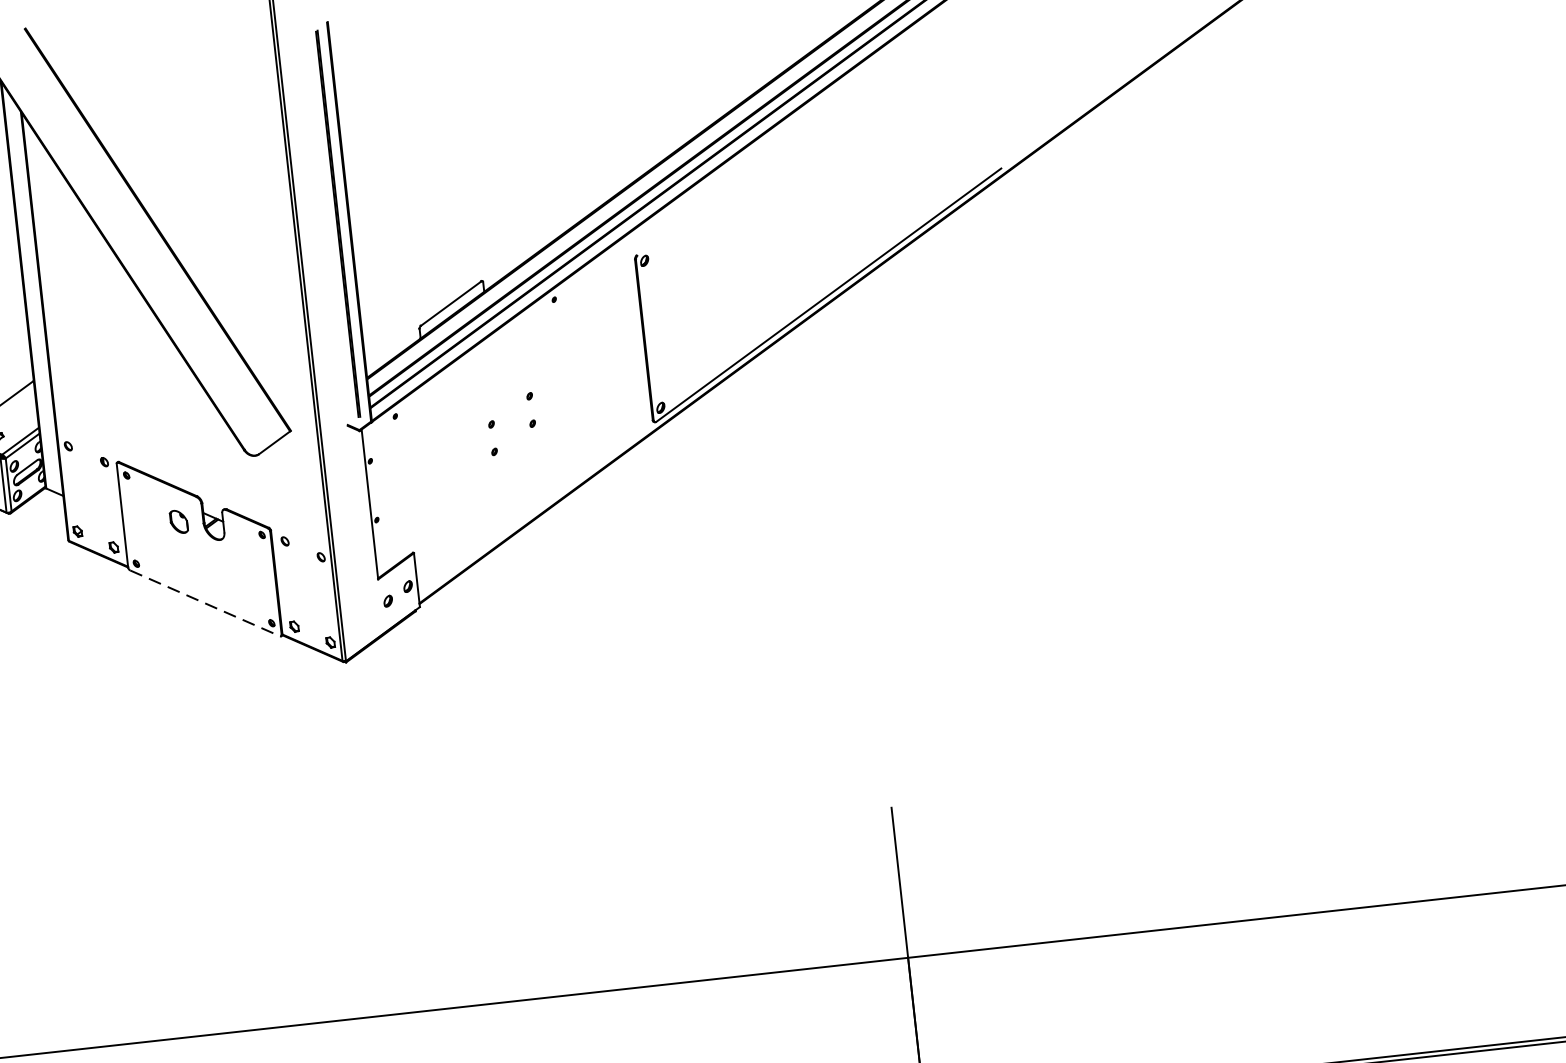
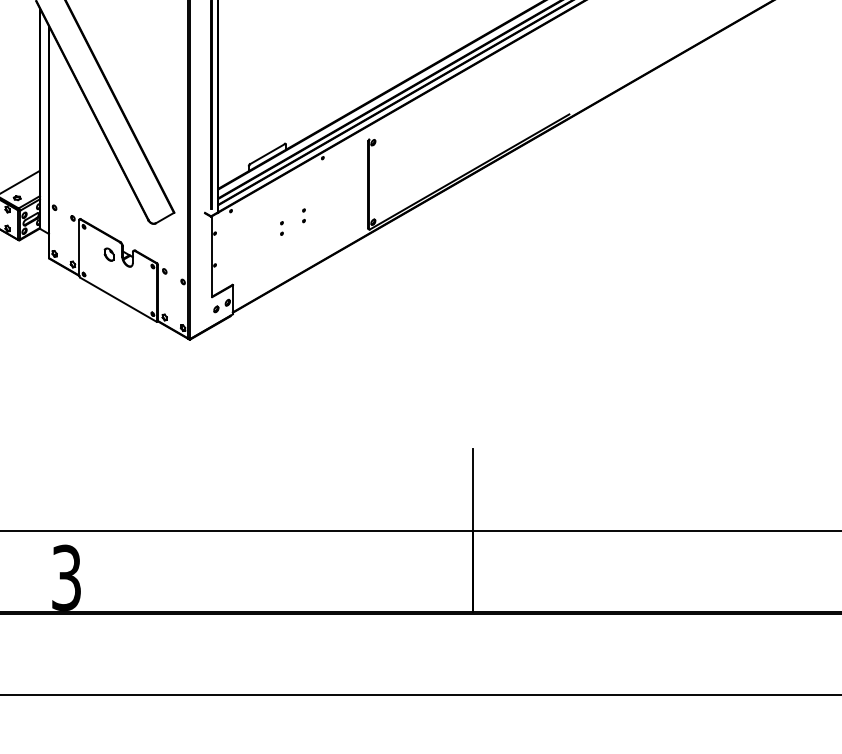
part: (530, 409) -> (303, 215), size x0.71
part: (492, 438) -> (281, 228), size x0.71
line: (205, 602) -> (118, 299), dashed -> solid

